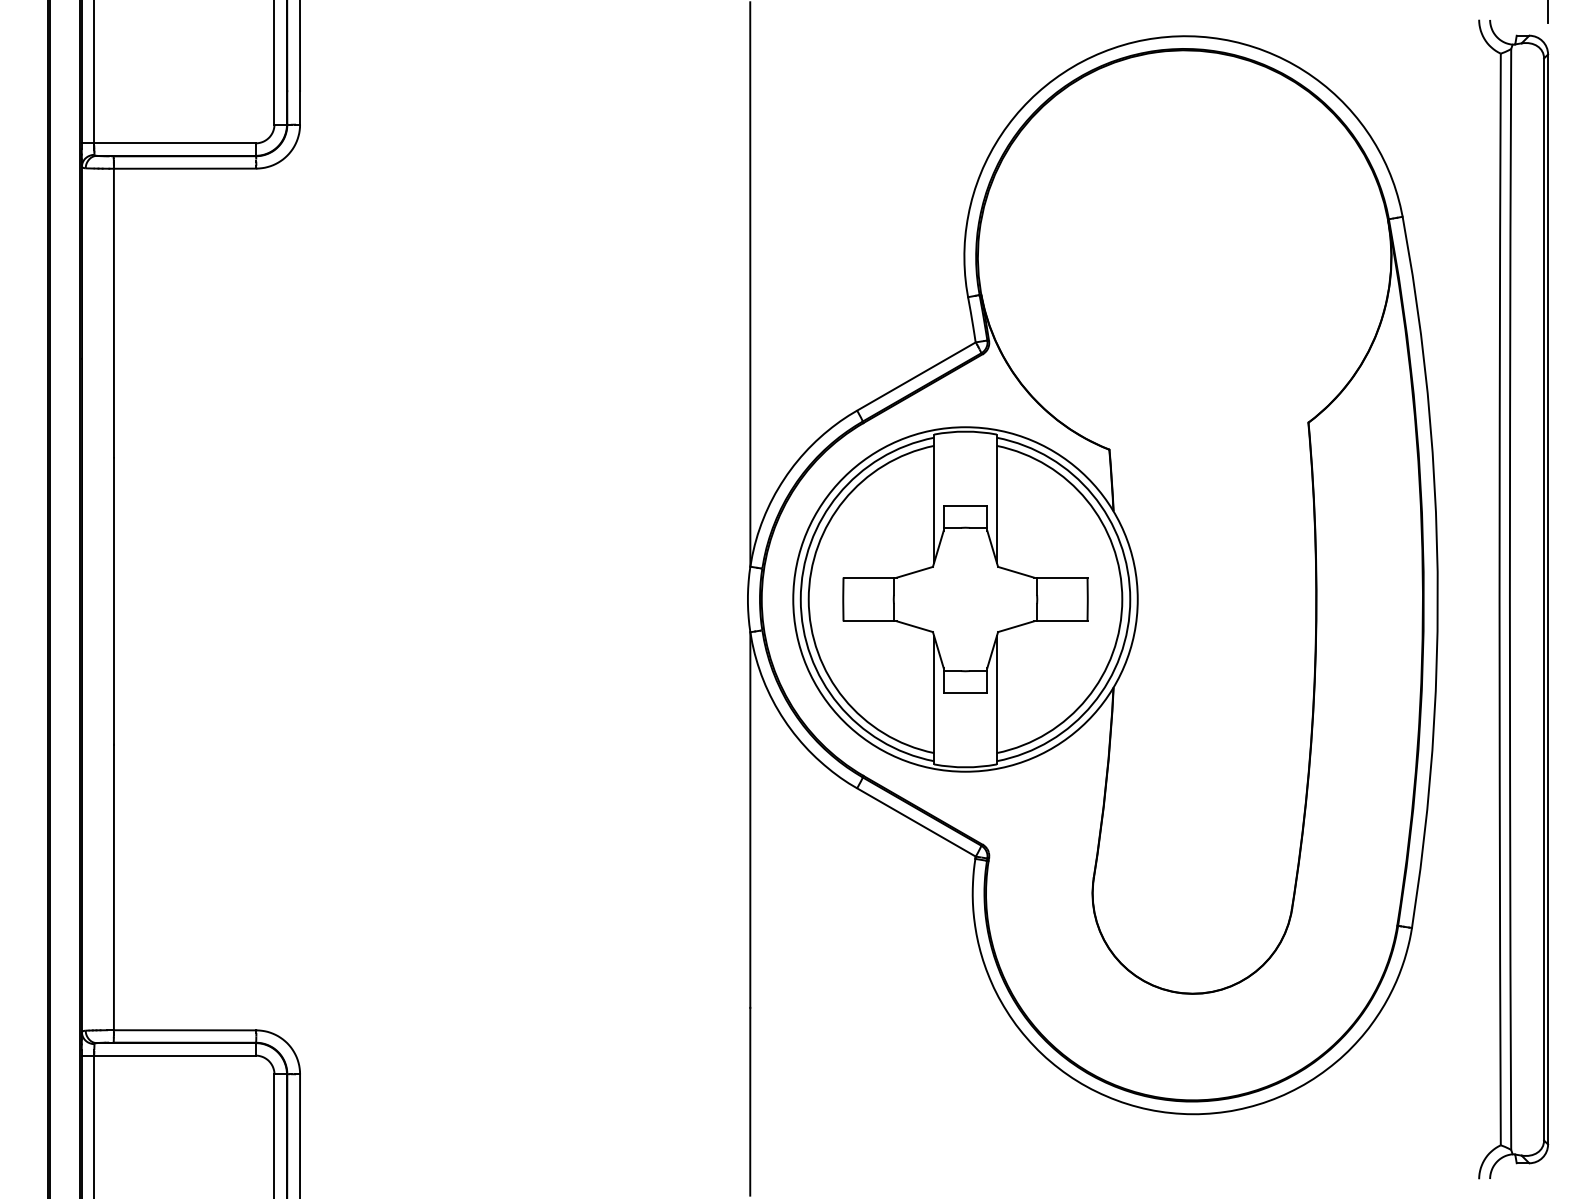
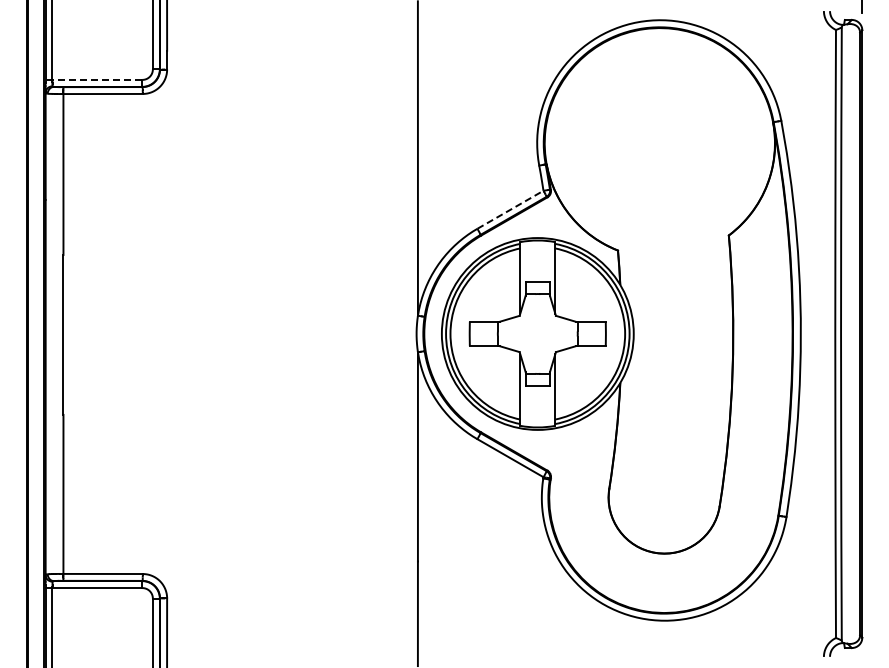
line: (167, 142) -> (93, 79), solid -> dashed
line: (916, 375) -> (510, 209), solid -> dashed

